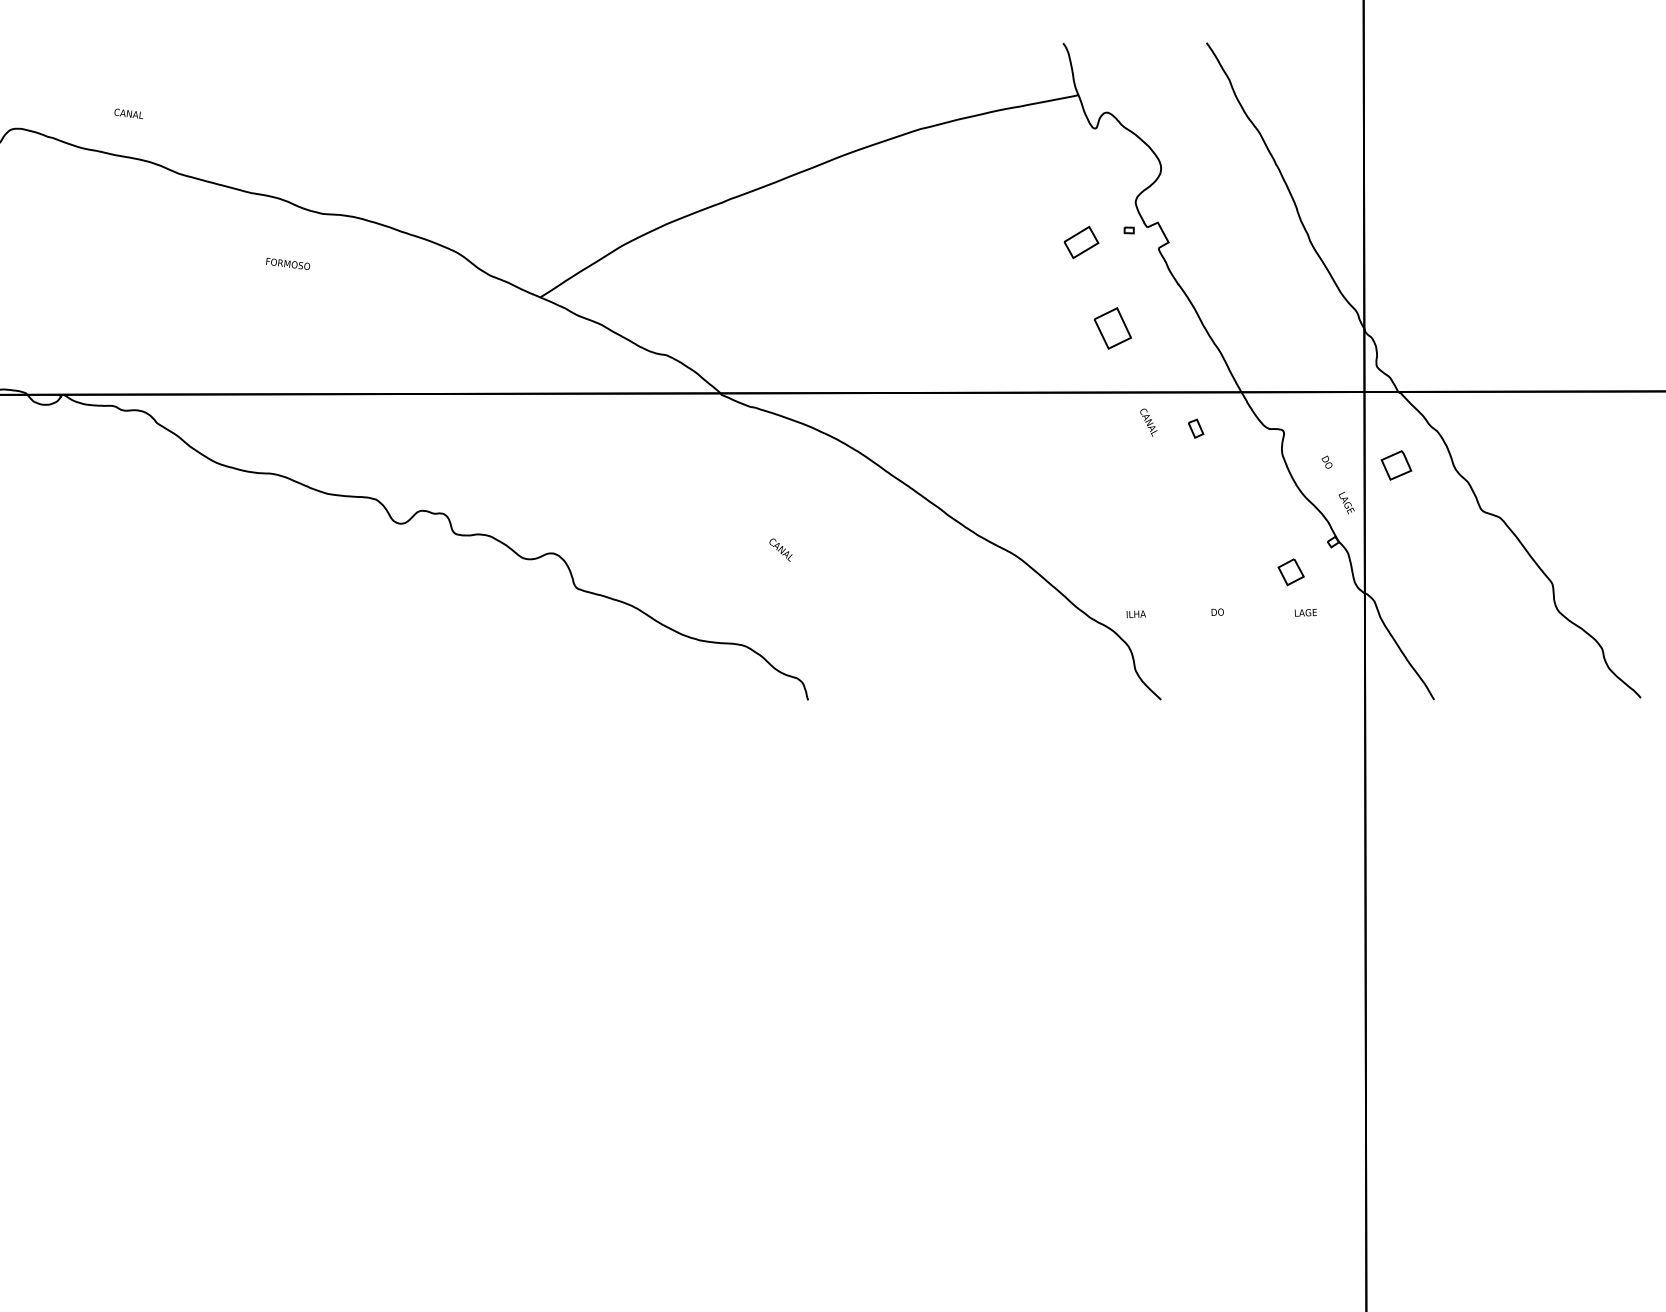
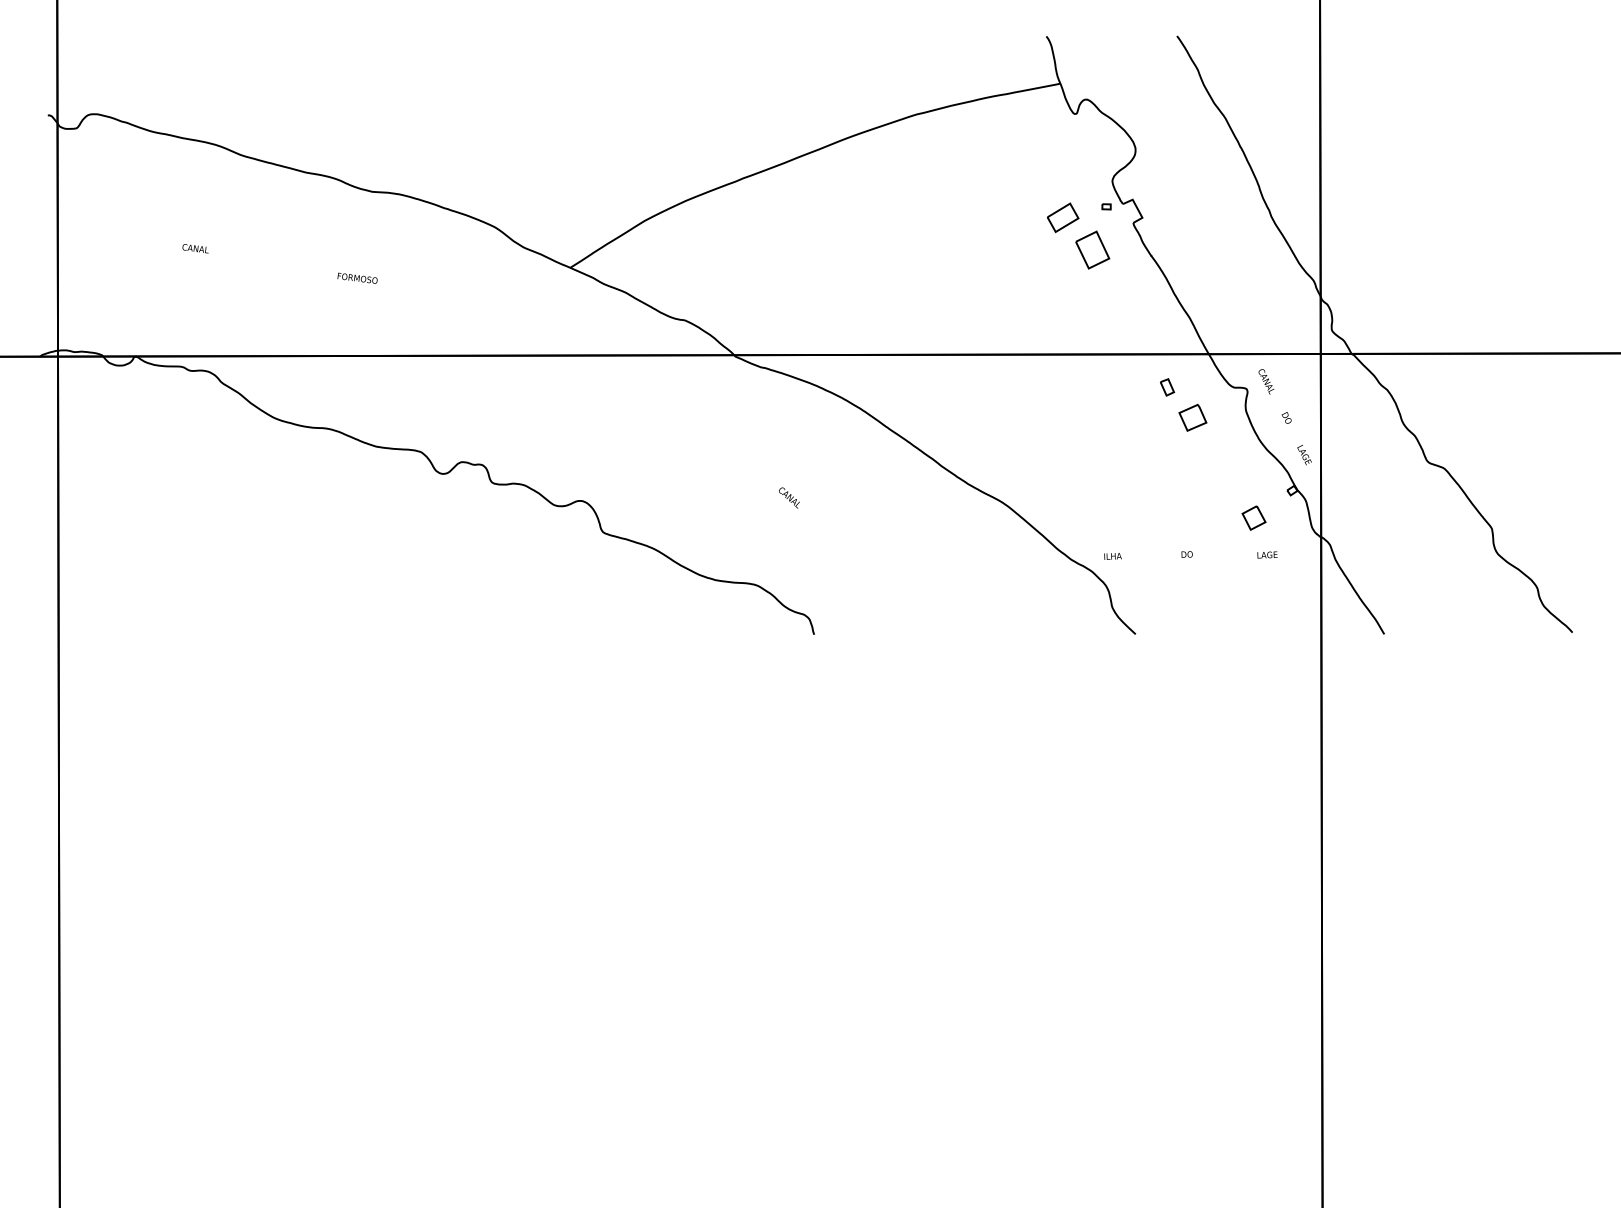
text: (128, 113) -> (195, 248), moved
text: (288, 263) -> (357, 277), moved
part: (1112, 327) -> (1092, 249), moved
text: (1148, 422) -> (1266, 381), moved
part: (1395, 465) -> (1192, 417), moved

